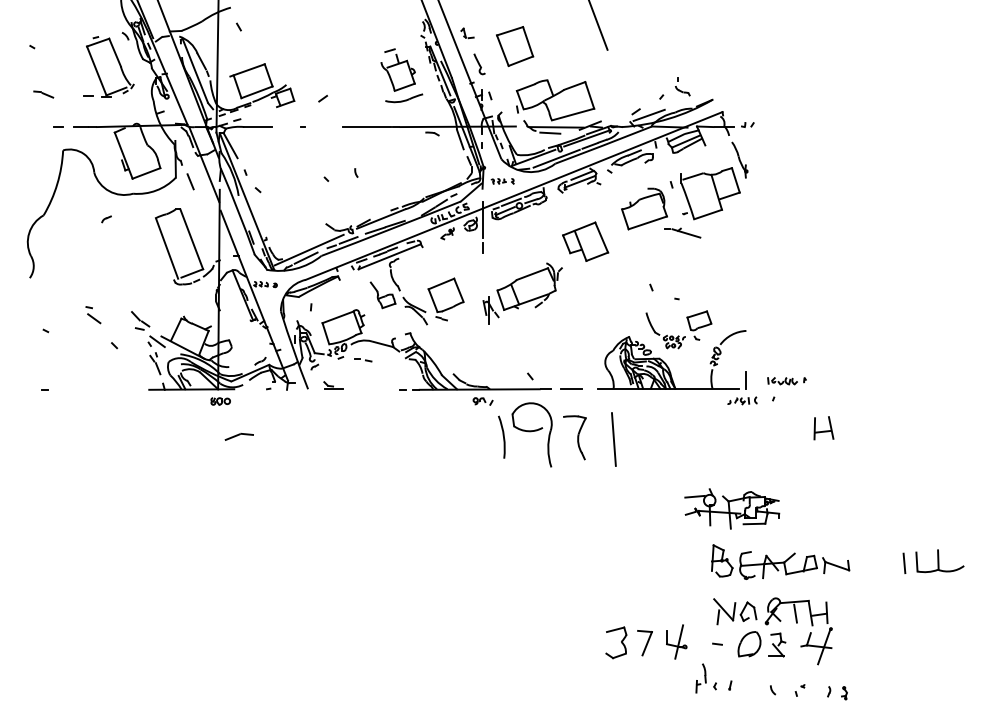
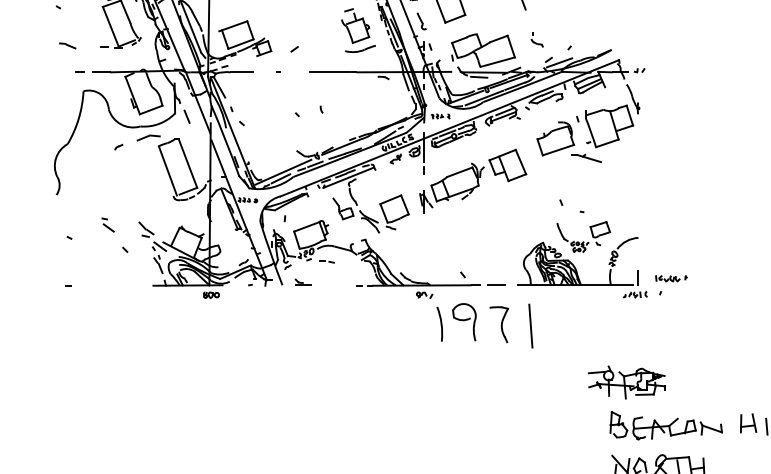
part: (682, 86) -> (537, 39), moved
part: (522, 293) -> (451, 188), moved
part: (823, 428) -> (748, 423), moved
part: (531, 434) -> (463, 322), size x0.71
part: (238, 436) -> (147, 137), moved

